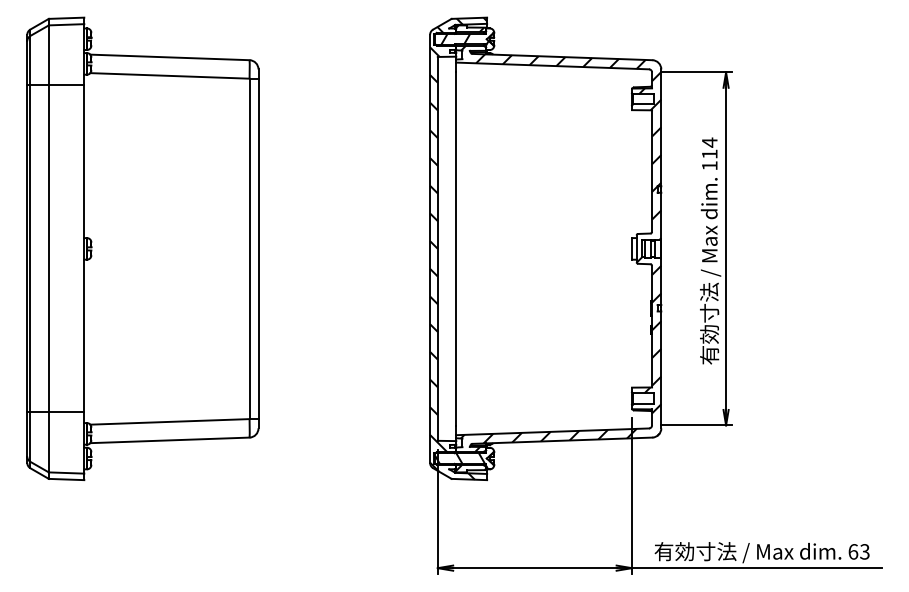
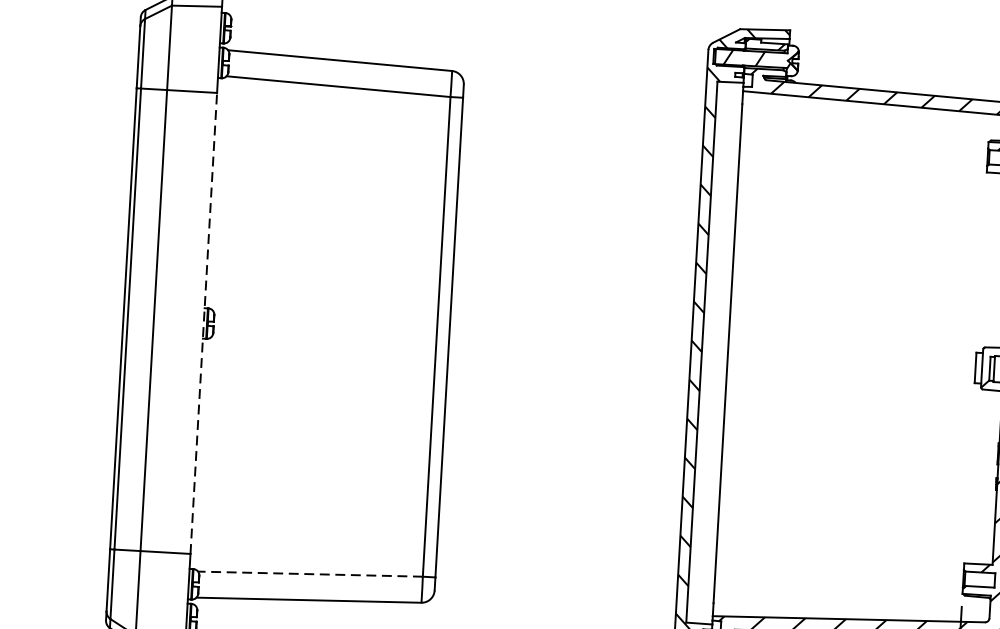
line: (84, 248) -> (204, 322), solid -> dashed
line: (169, 421) -> (309, 573), solid -> dashed

